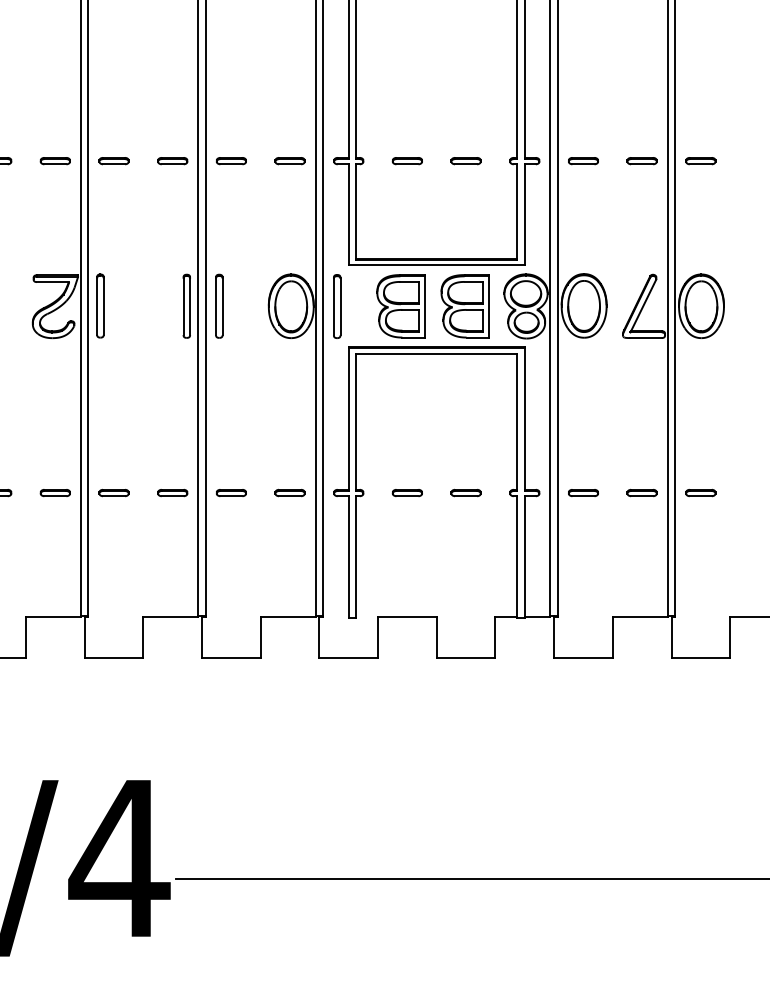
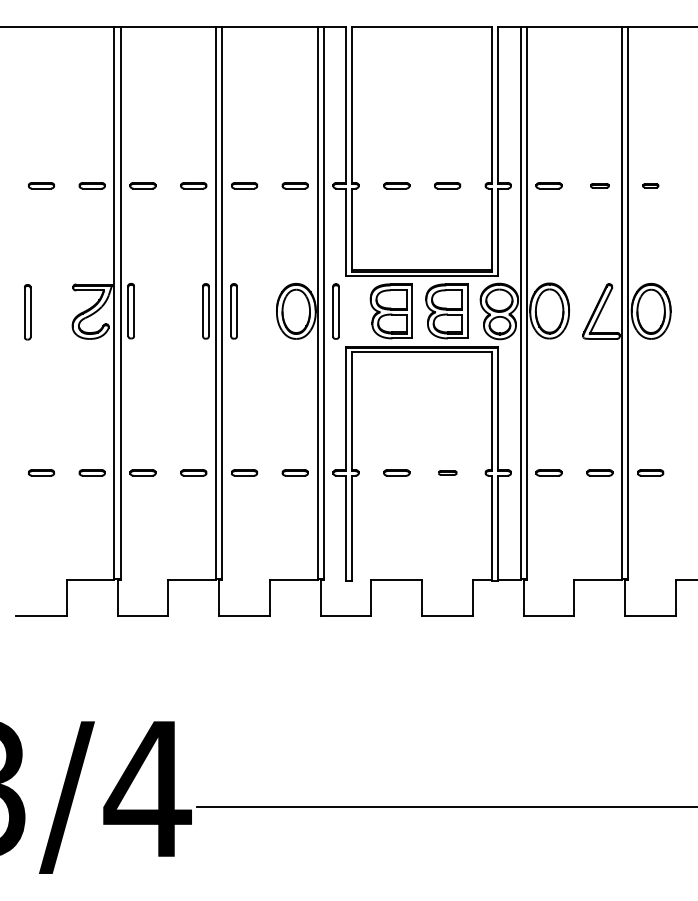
part: (641, 160) -> (599, 185), size x0.7
part: (700, 160) -> (650, 185), size x0.6
part: (466, 492) -> (447, 472), size x0.7

